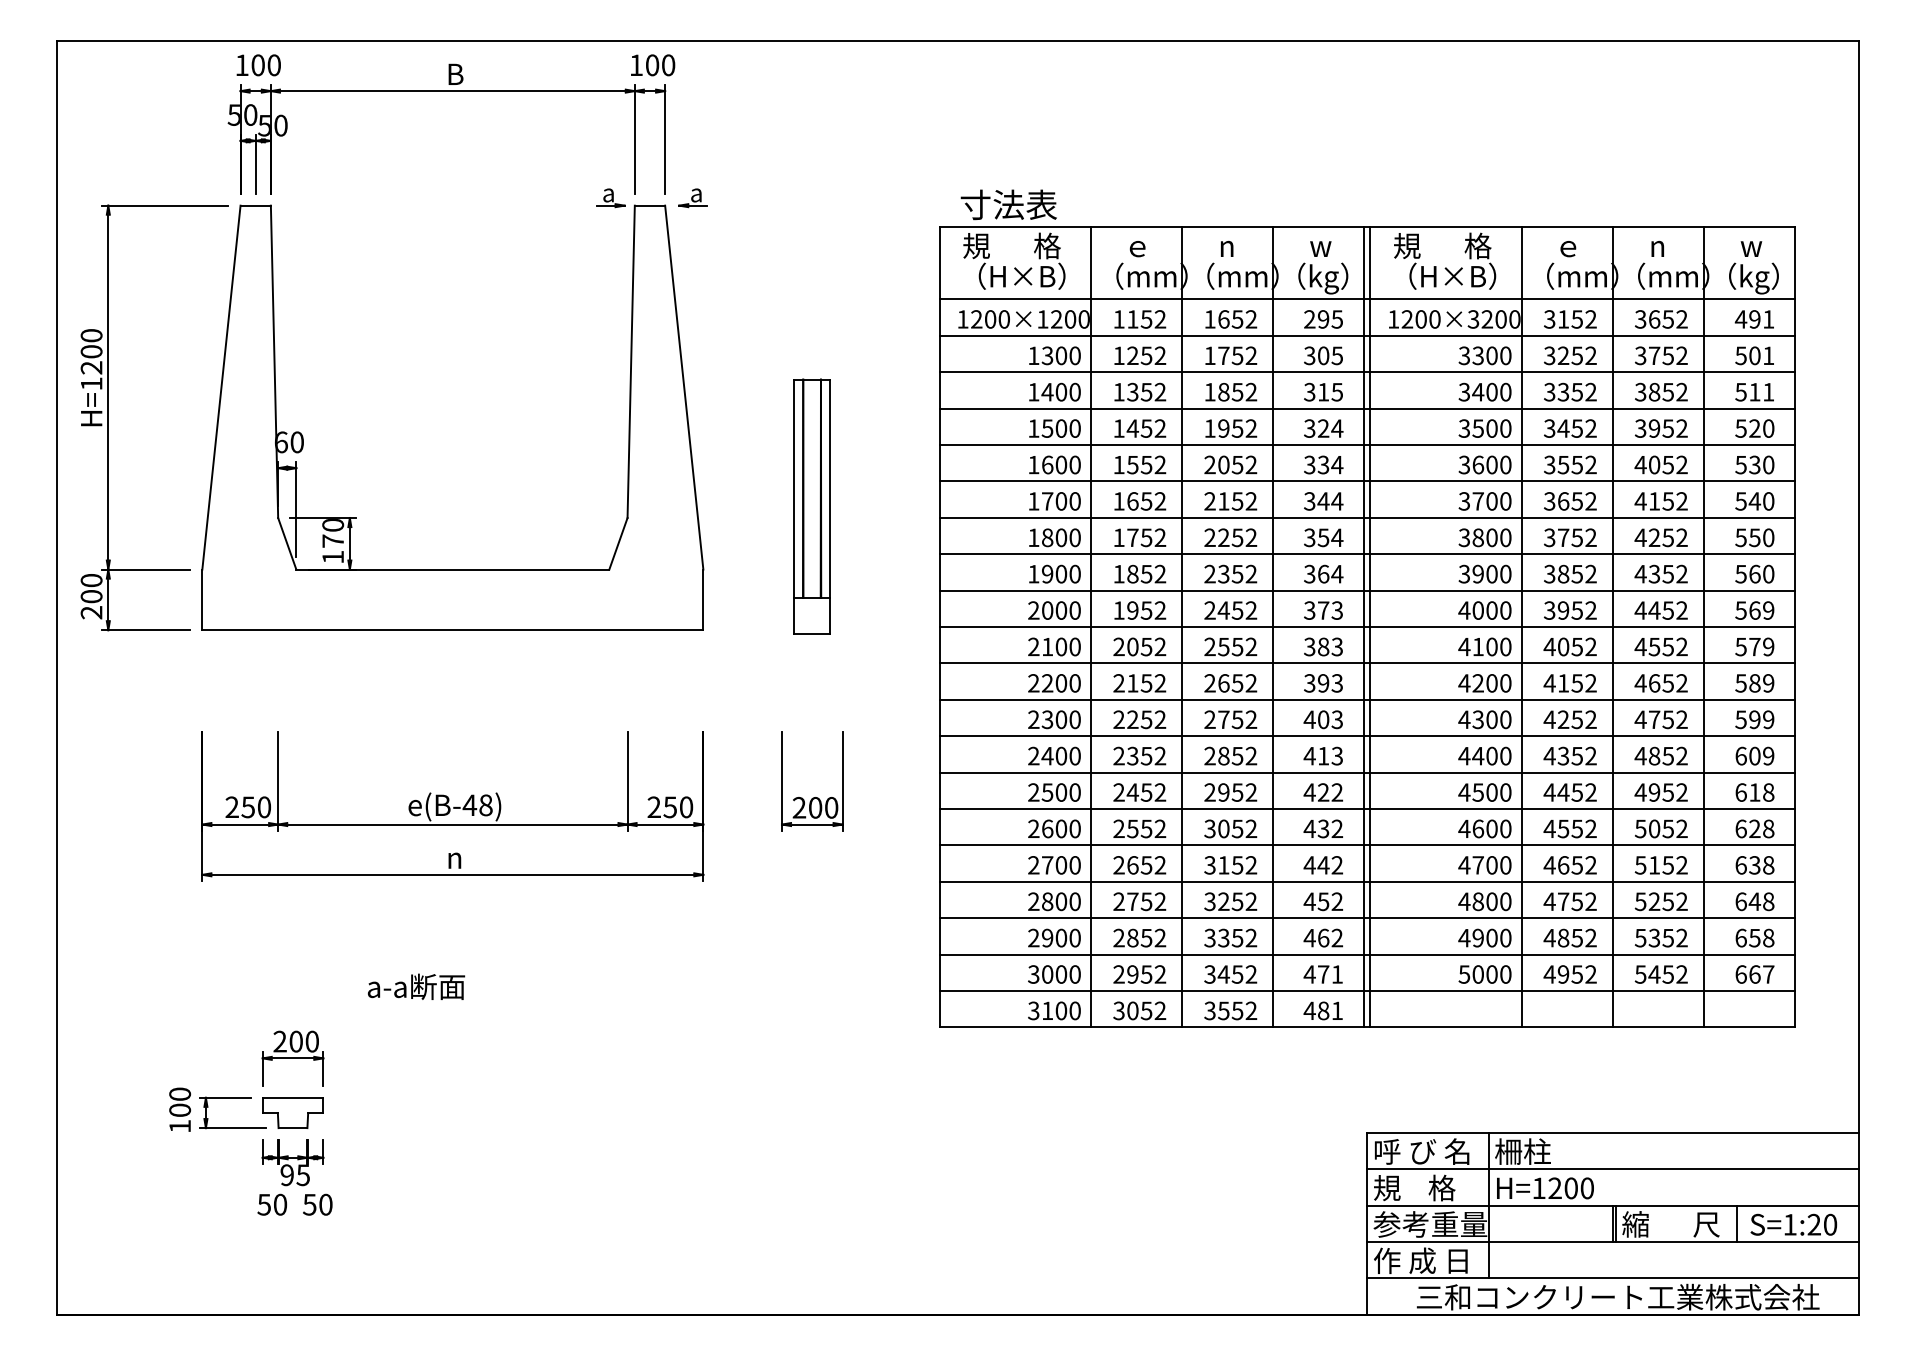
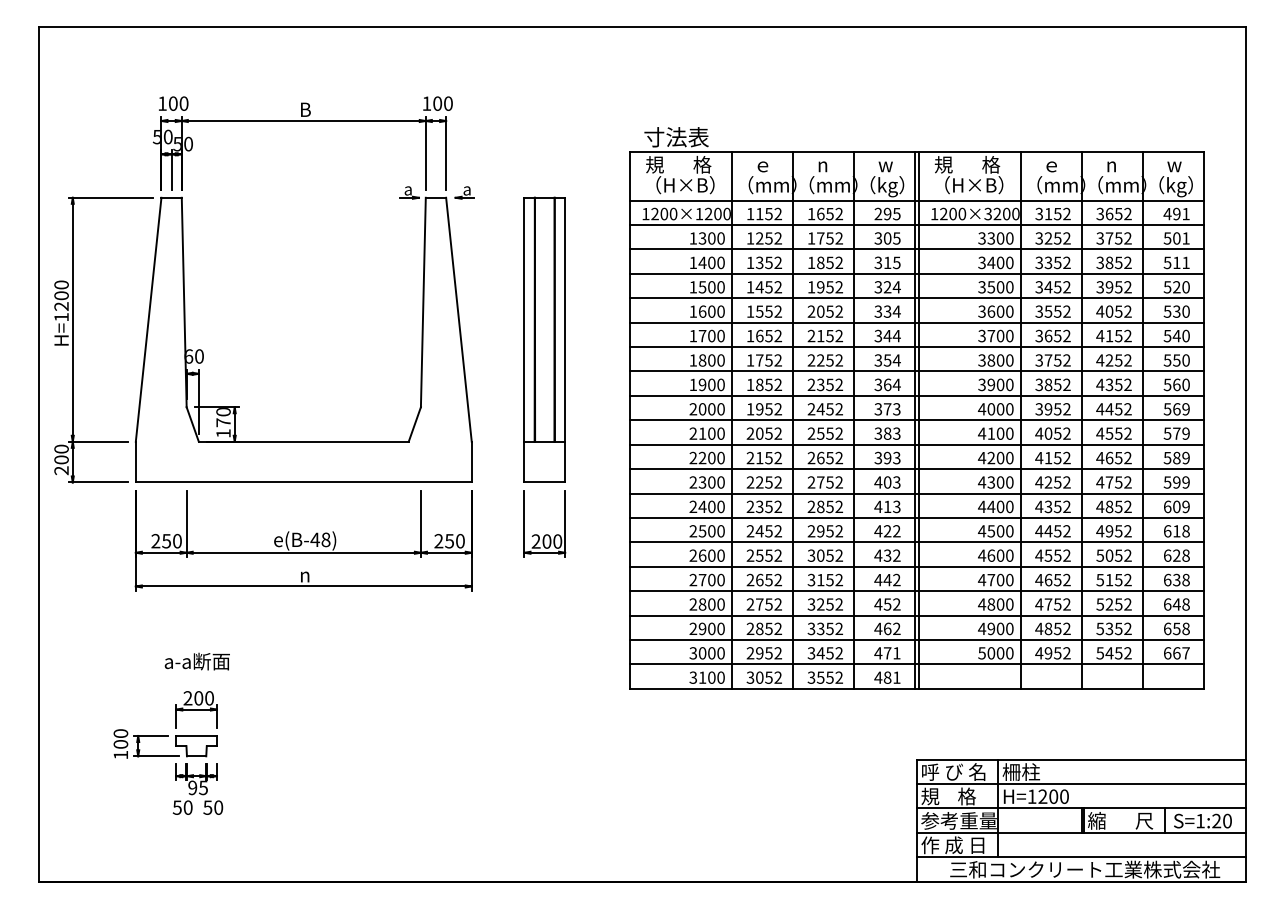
part: (276, 358) -> (185, 300), moved
part: (811, 506) -> (544, 339), size x1.67
text: (415, 986) -> (196, 661), moved

